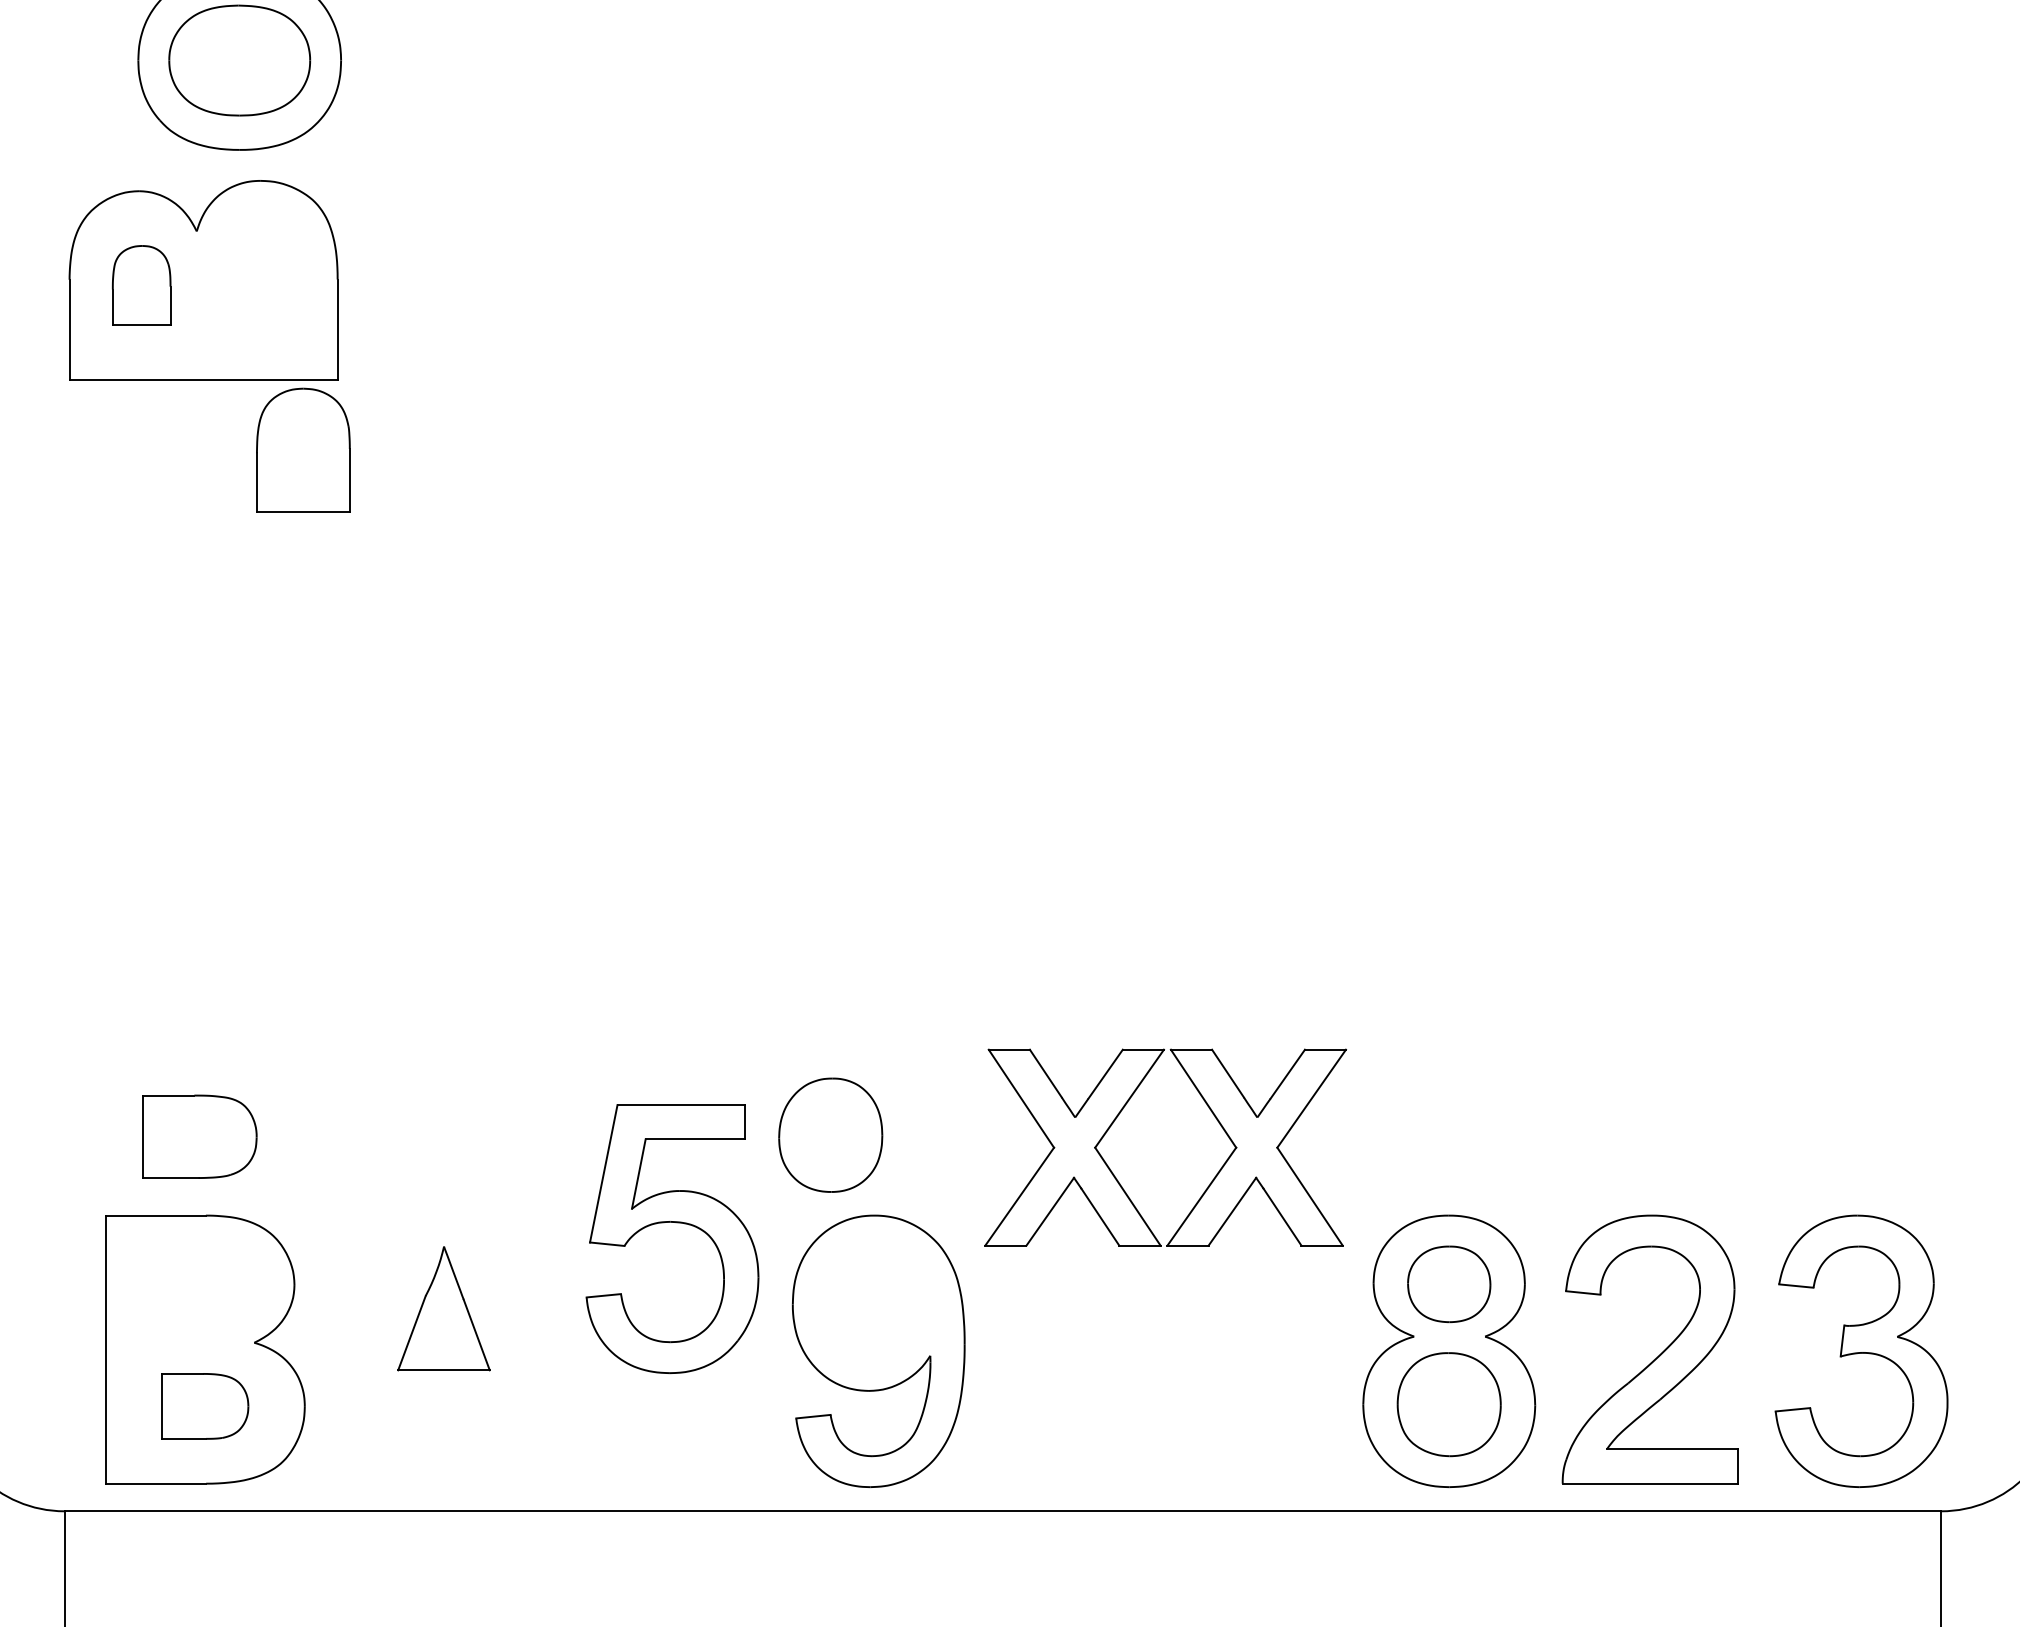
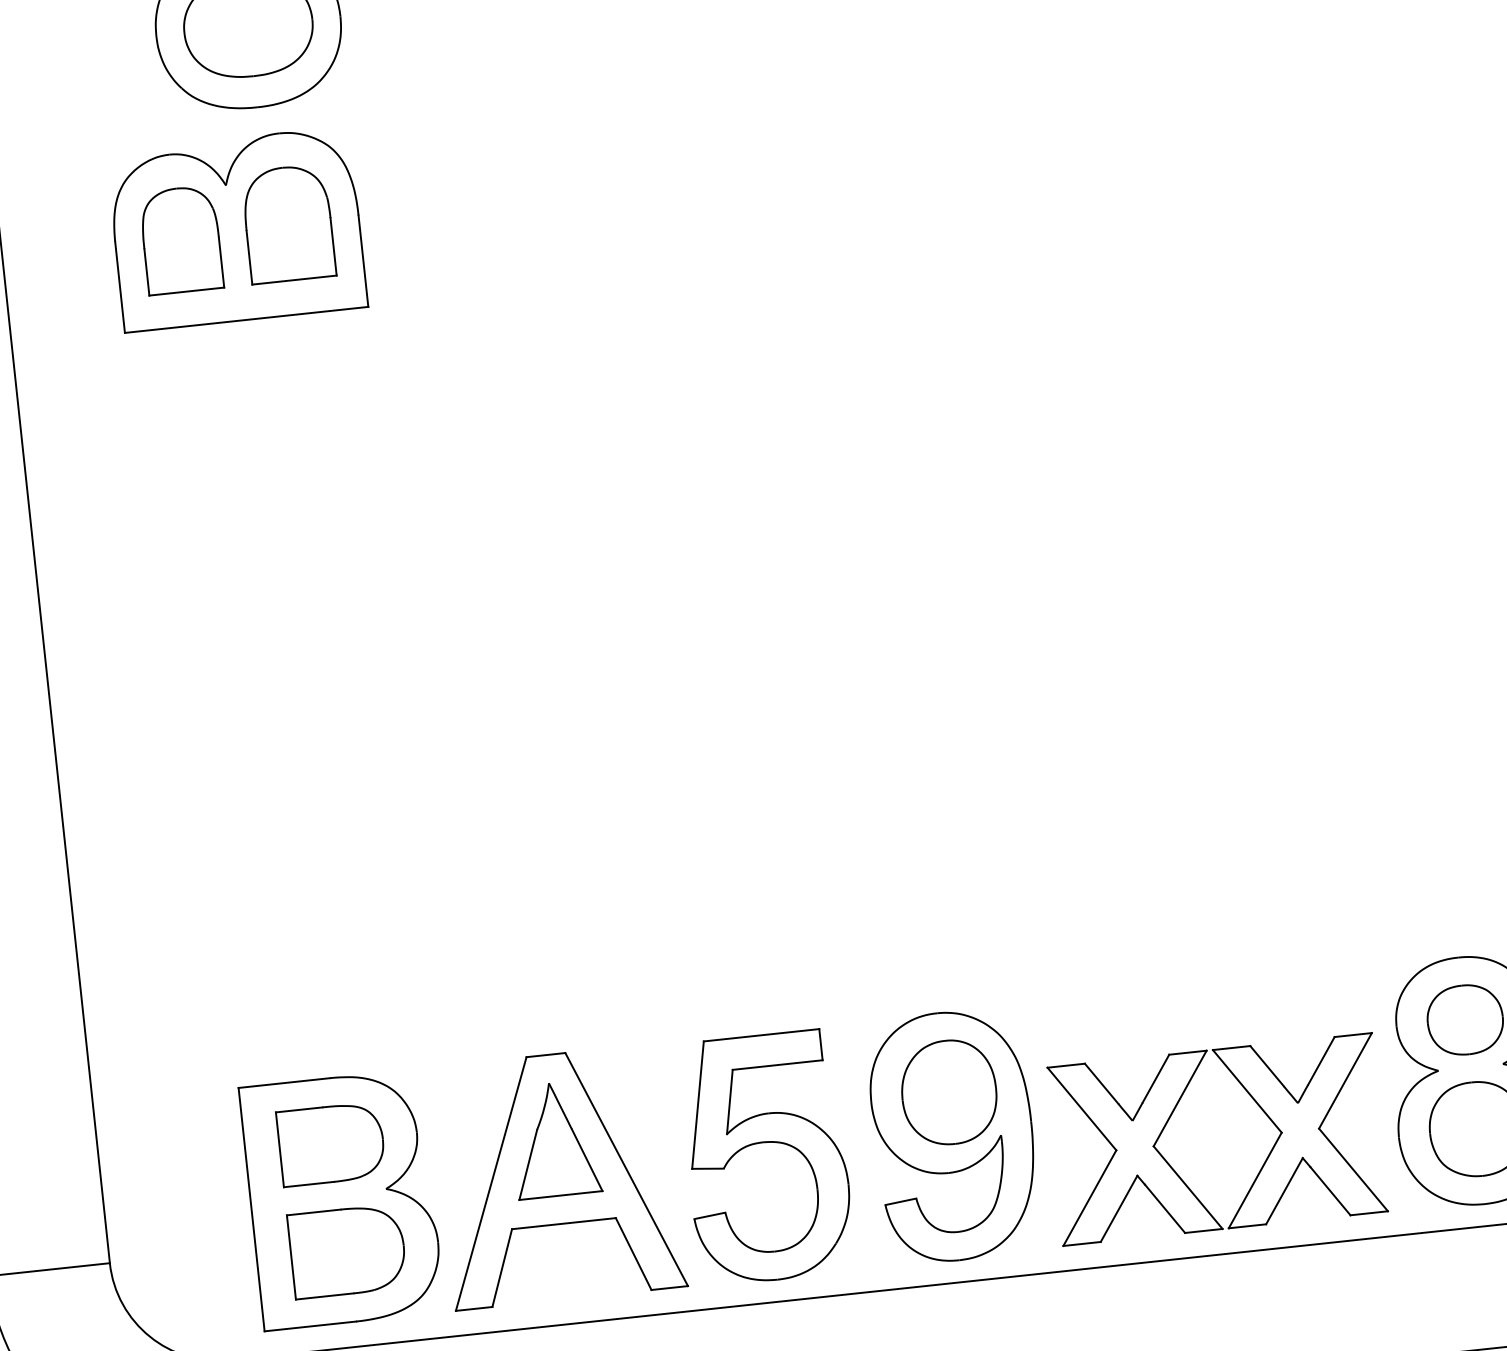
part: (141, 285) -> (181, 239), size x1.43
part: (303, 449) -> (288, 222), moved
part: (1121, 1112) -> (1174, 1111), moved
part: (830, 1134) -> (948, 1091), moved
part: (199, 1136) -> (330, 1144), moved
part: (676, 1223) -> (768, 1143), moved
part: (443, 1349) -> (558, 1176), added
part: (204, 1406) -> (347, 1251), size x1.43

